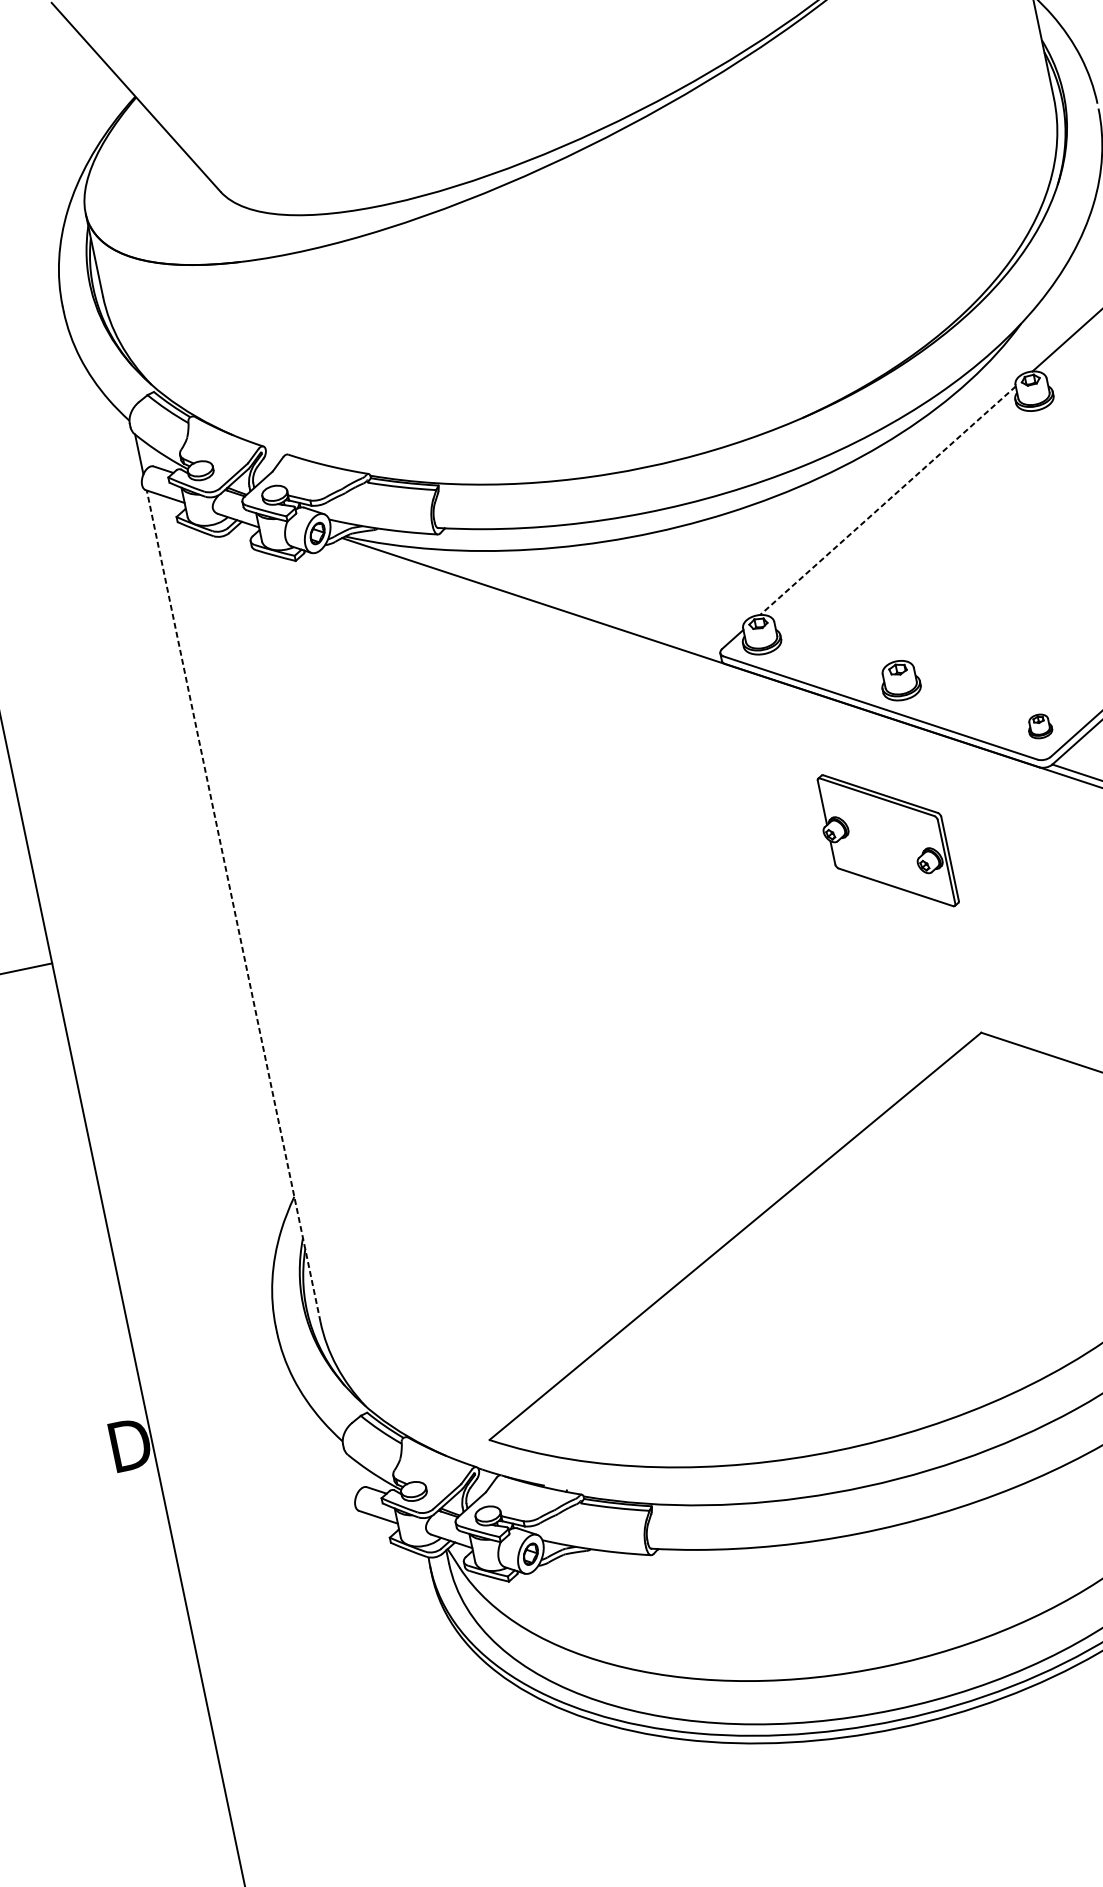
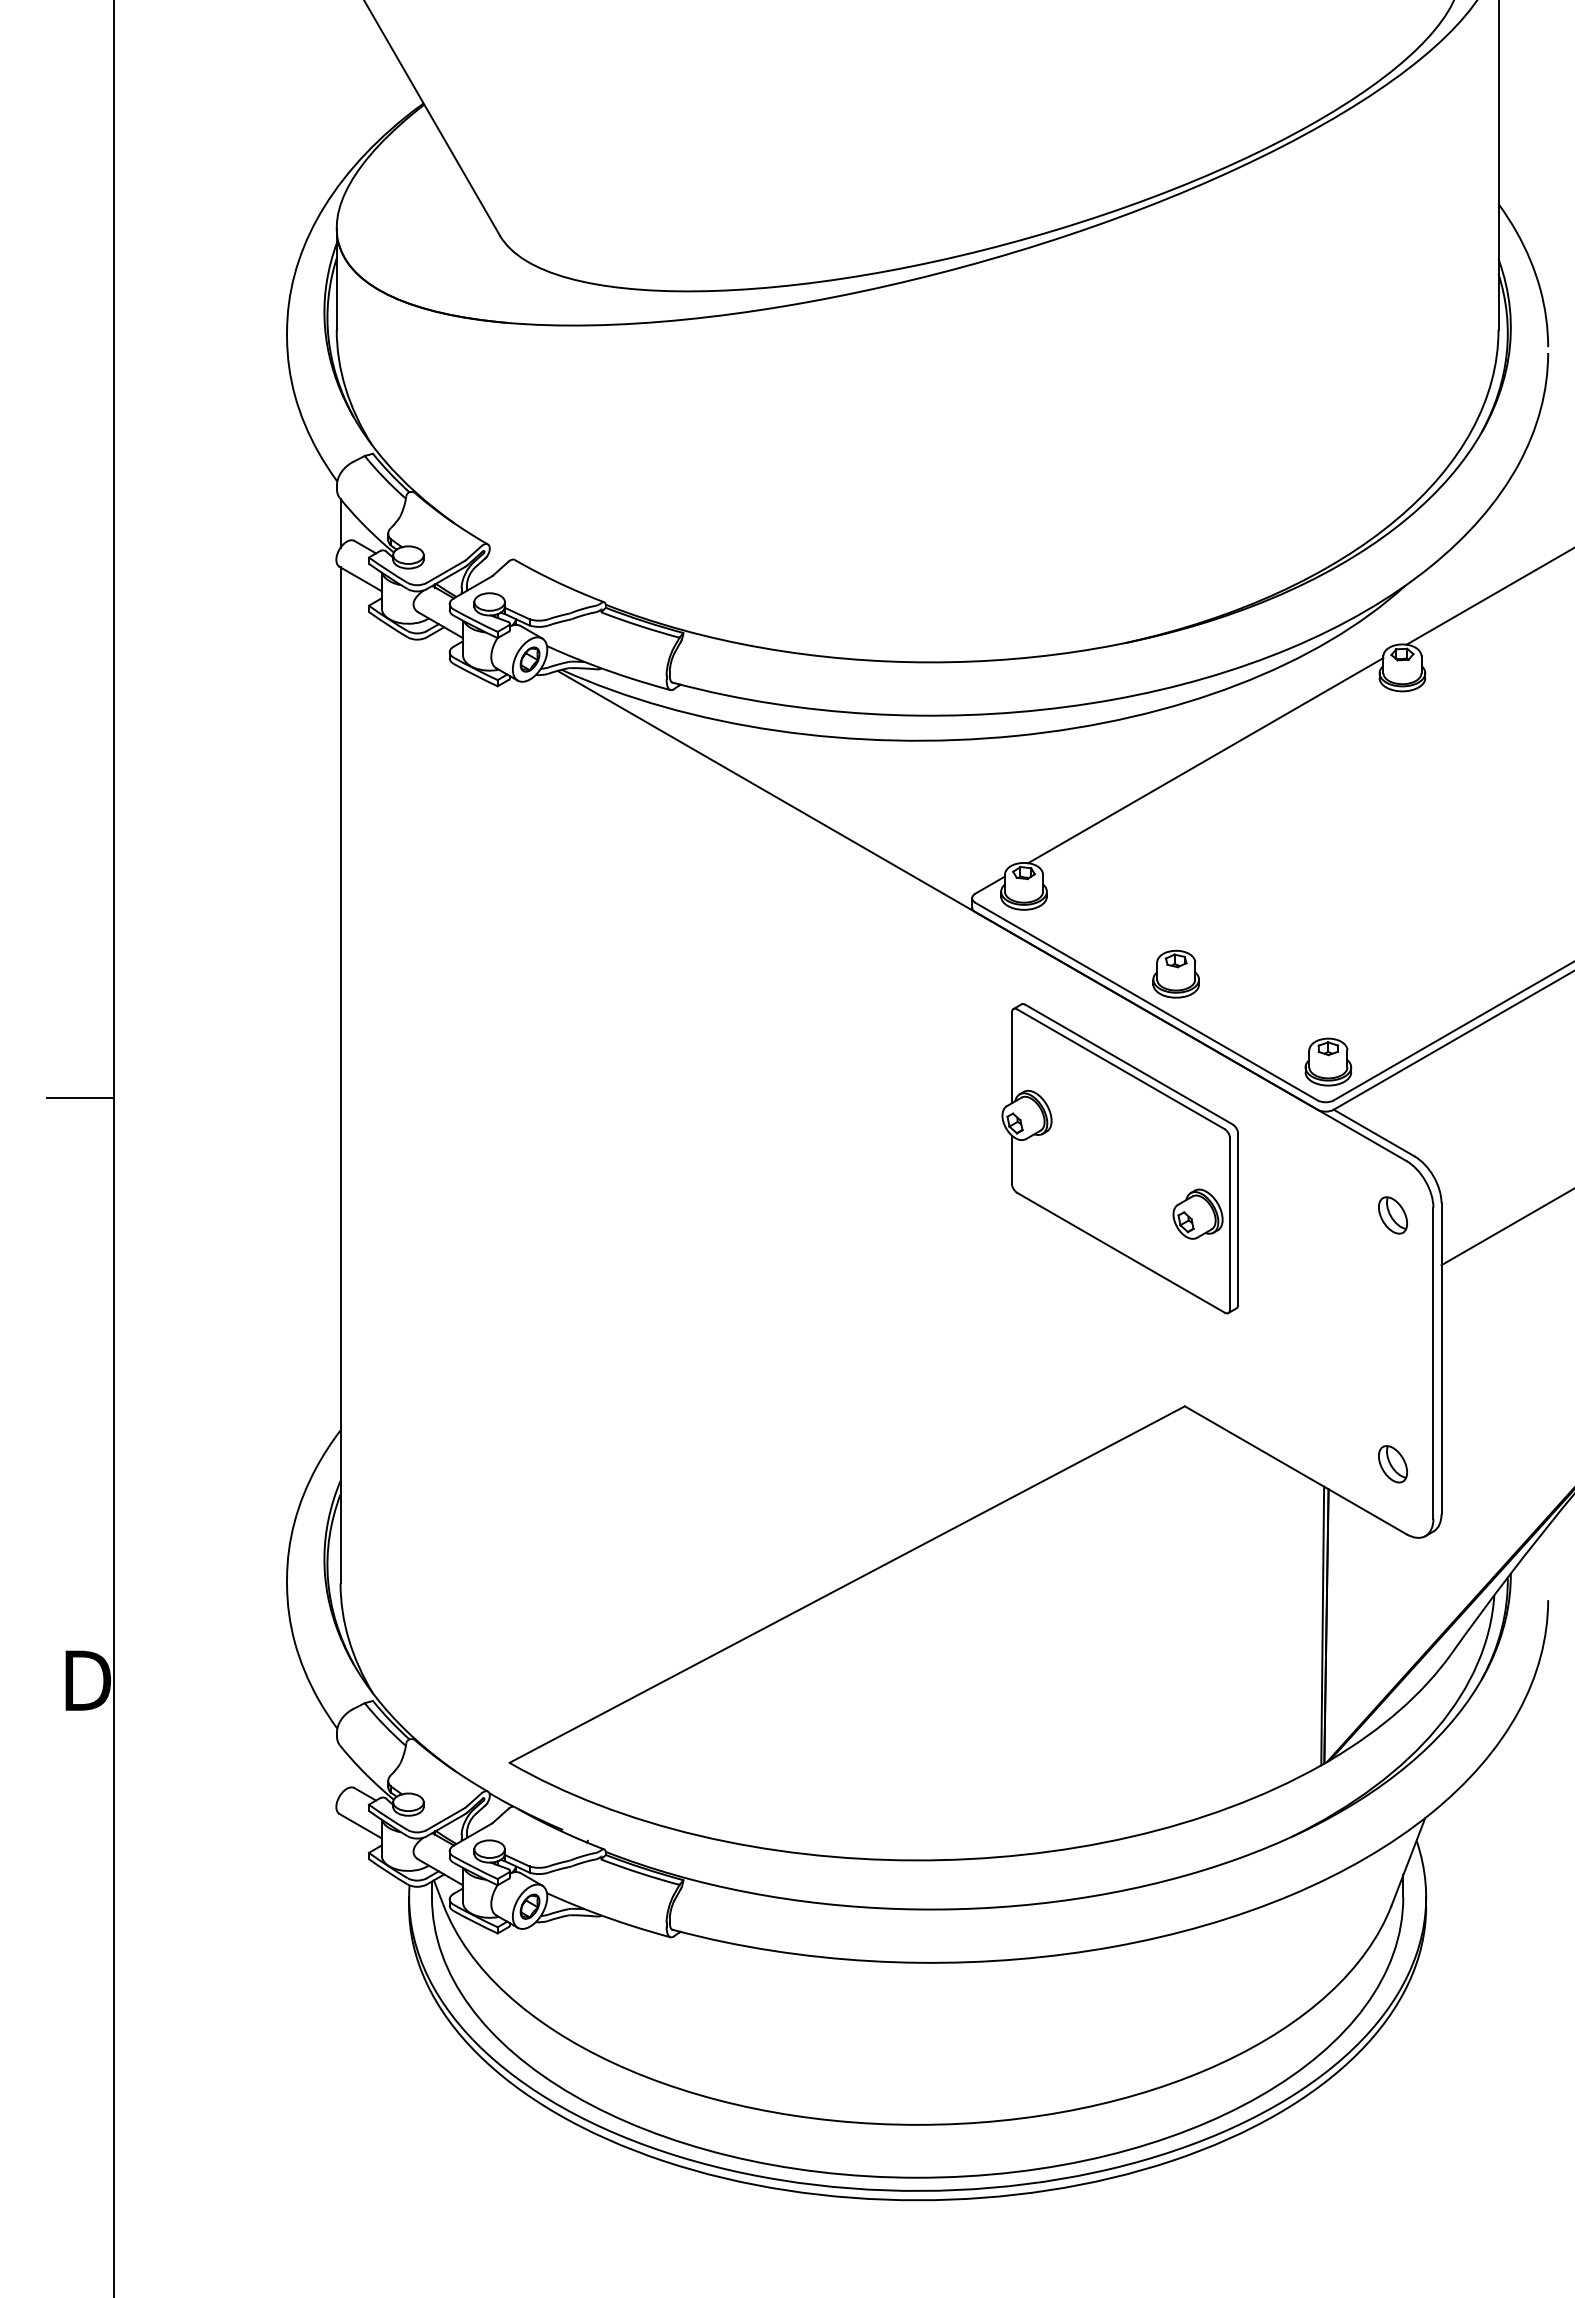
line: (887, 500) -> (1205, 760), dashed -> solid
part: (1039, 725) -> (1328, 1061), size x1.67
part: (885, 841) -> (1119, 1158), size x1.67
line: (233, 906) -> (340, 1075), dashed -> solid

